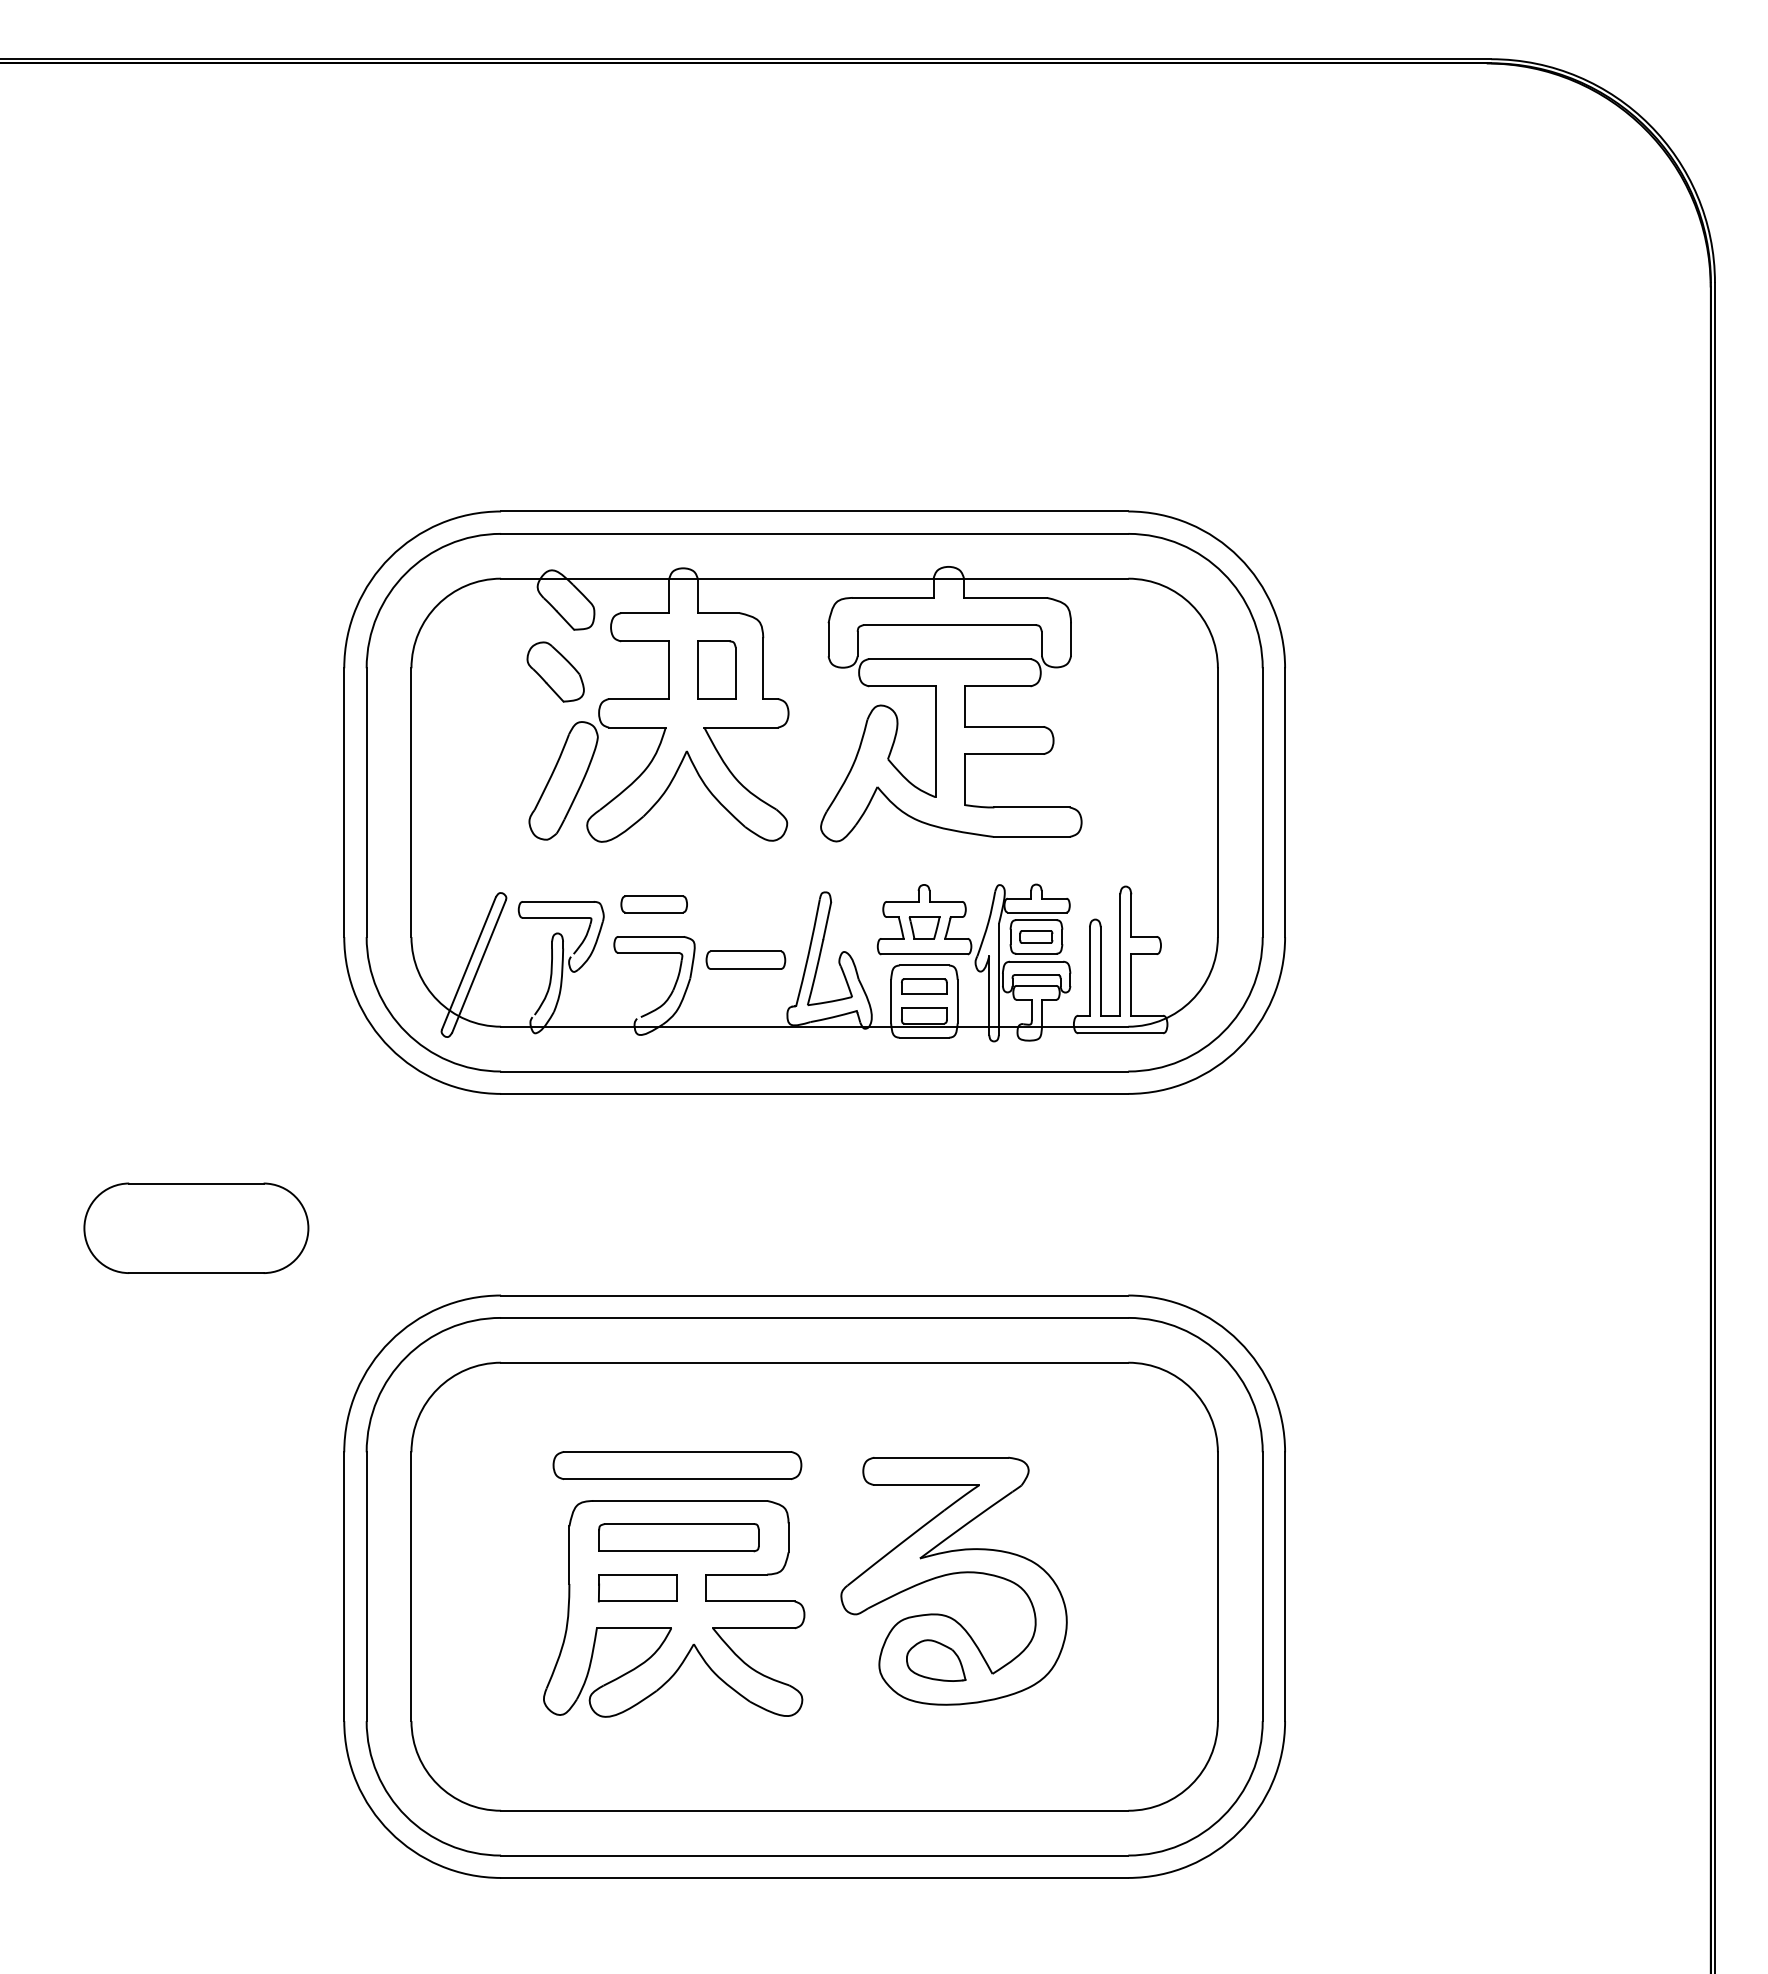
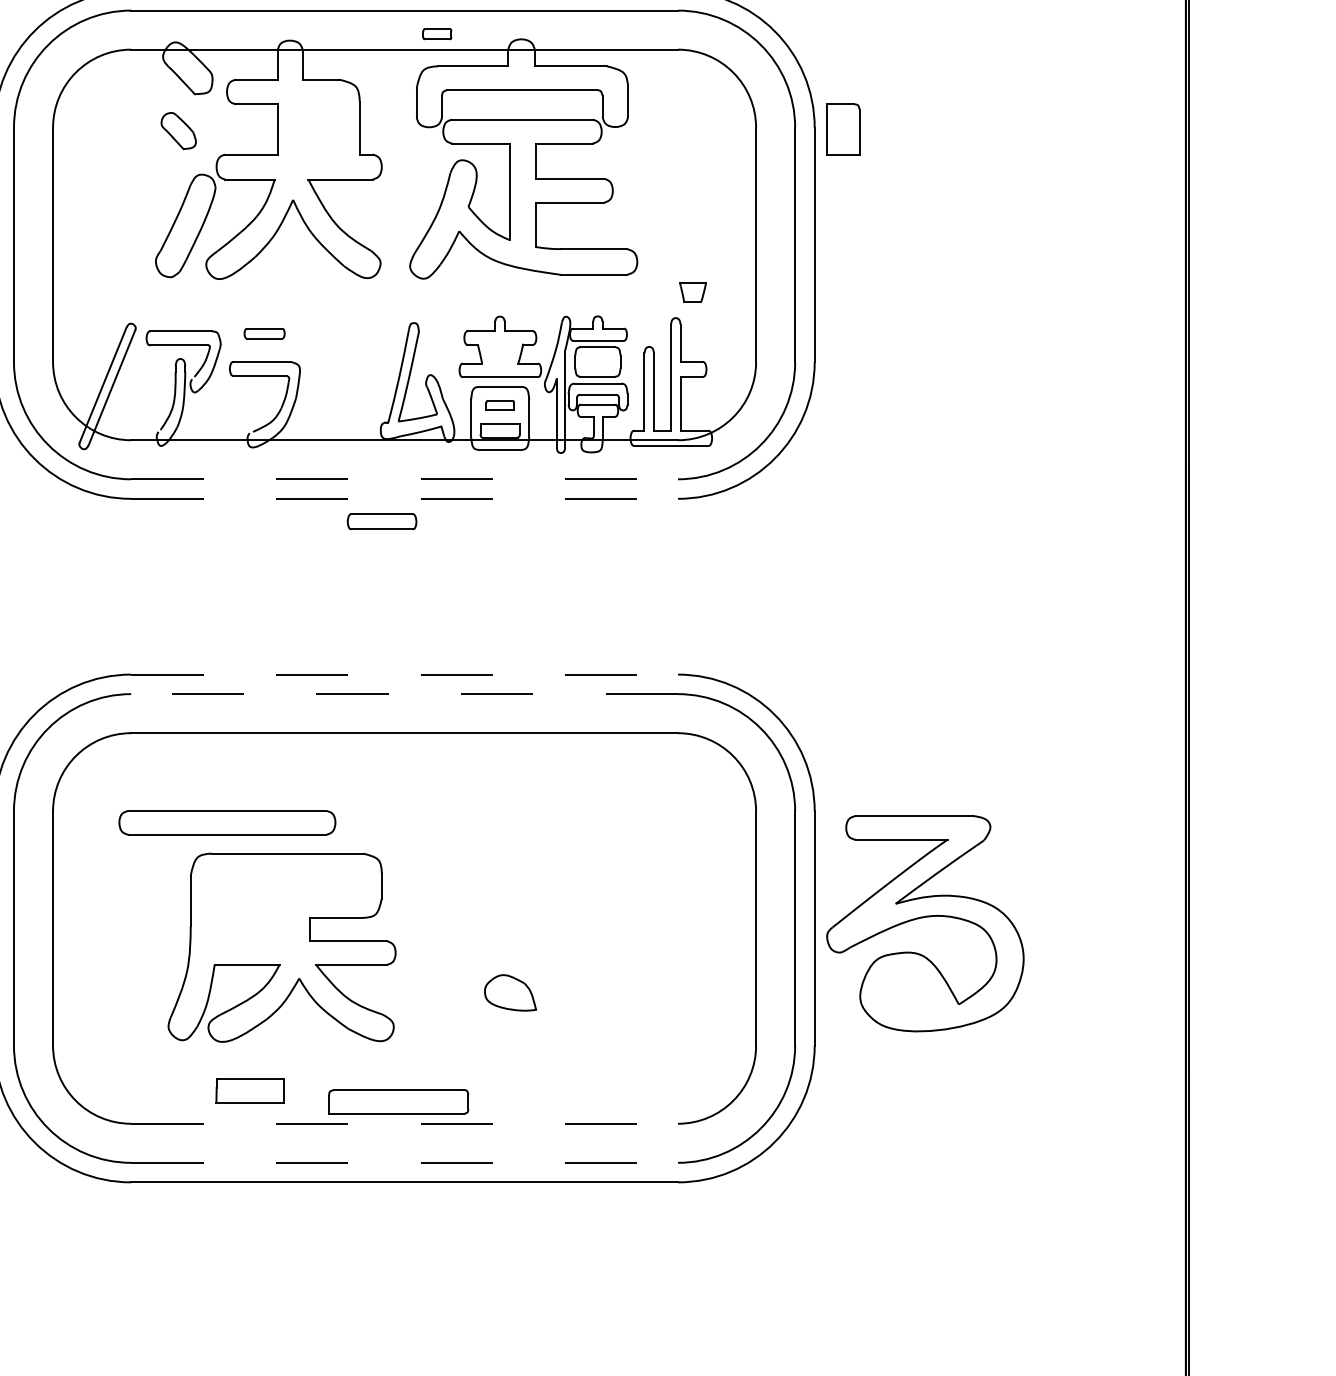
part: (716, 669) -> (842, 128), moved
part: (555, 671) -> (178, 130), size x0.7
part: (653, 904) -> (264, 333), size x0.7
part: (924, 927) -> (692, 291), moved
part: (1036, 936) -> (437, 33), moved
part: (745, 959) -> (381, 521), moved
part: (924, 986) -> (500, 405), size x0.7
line: (814, 1071) -> (404, 479), solid -> dashed
line: (814, 1093) -> (404, 498), solid -> dashed
line: (814, 1295) -> (404, 674), solid -> dashed
line: (814, 1317) -> (404, 693), solid -> dashed
part: (677, 1465) -> (227, 822), moved
part: (678, 1537) -> (398, 1101), moved
part: (953, 1580) -> (924, 923), moved
part: (637, 1588) -> (250, 1091), moved
line: (814, 1810) -> (404, 1123), solid -> dashed
line: (814, 1855) -> (404, 1162), solid -> dashed

